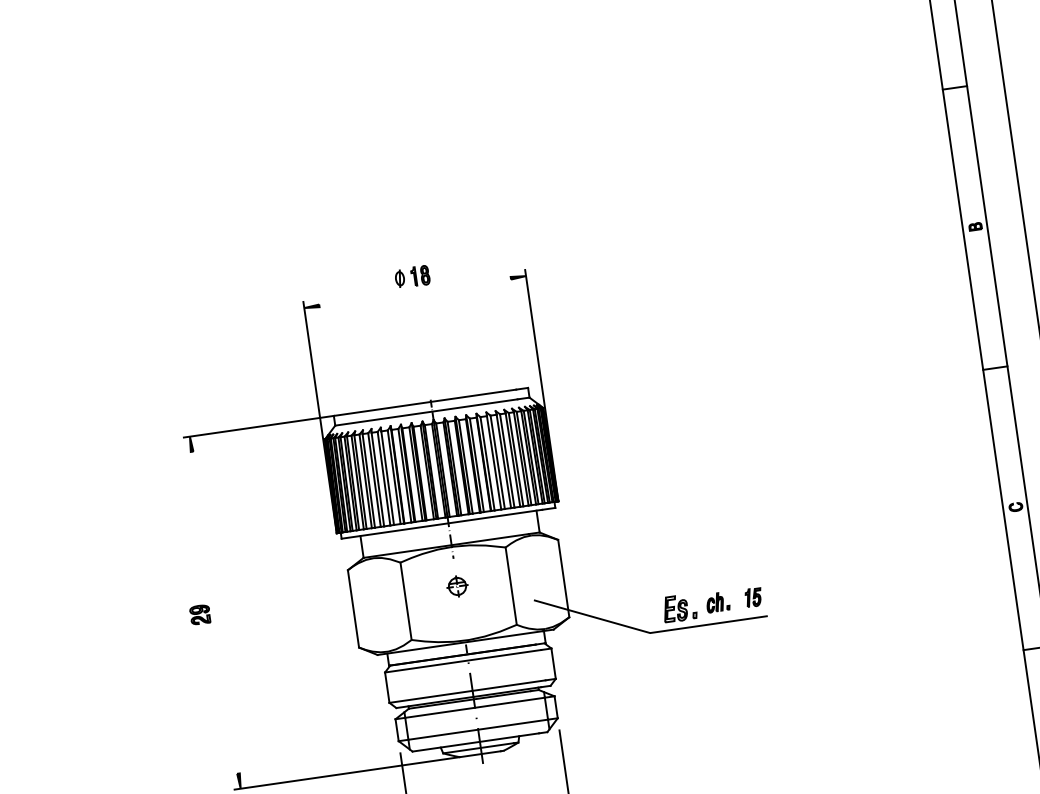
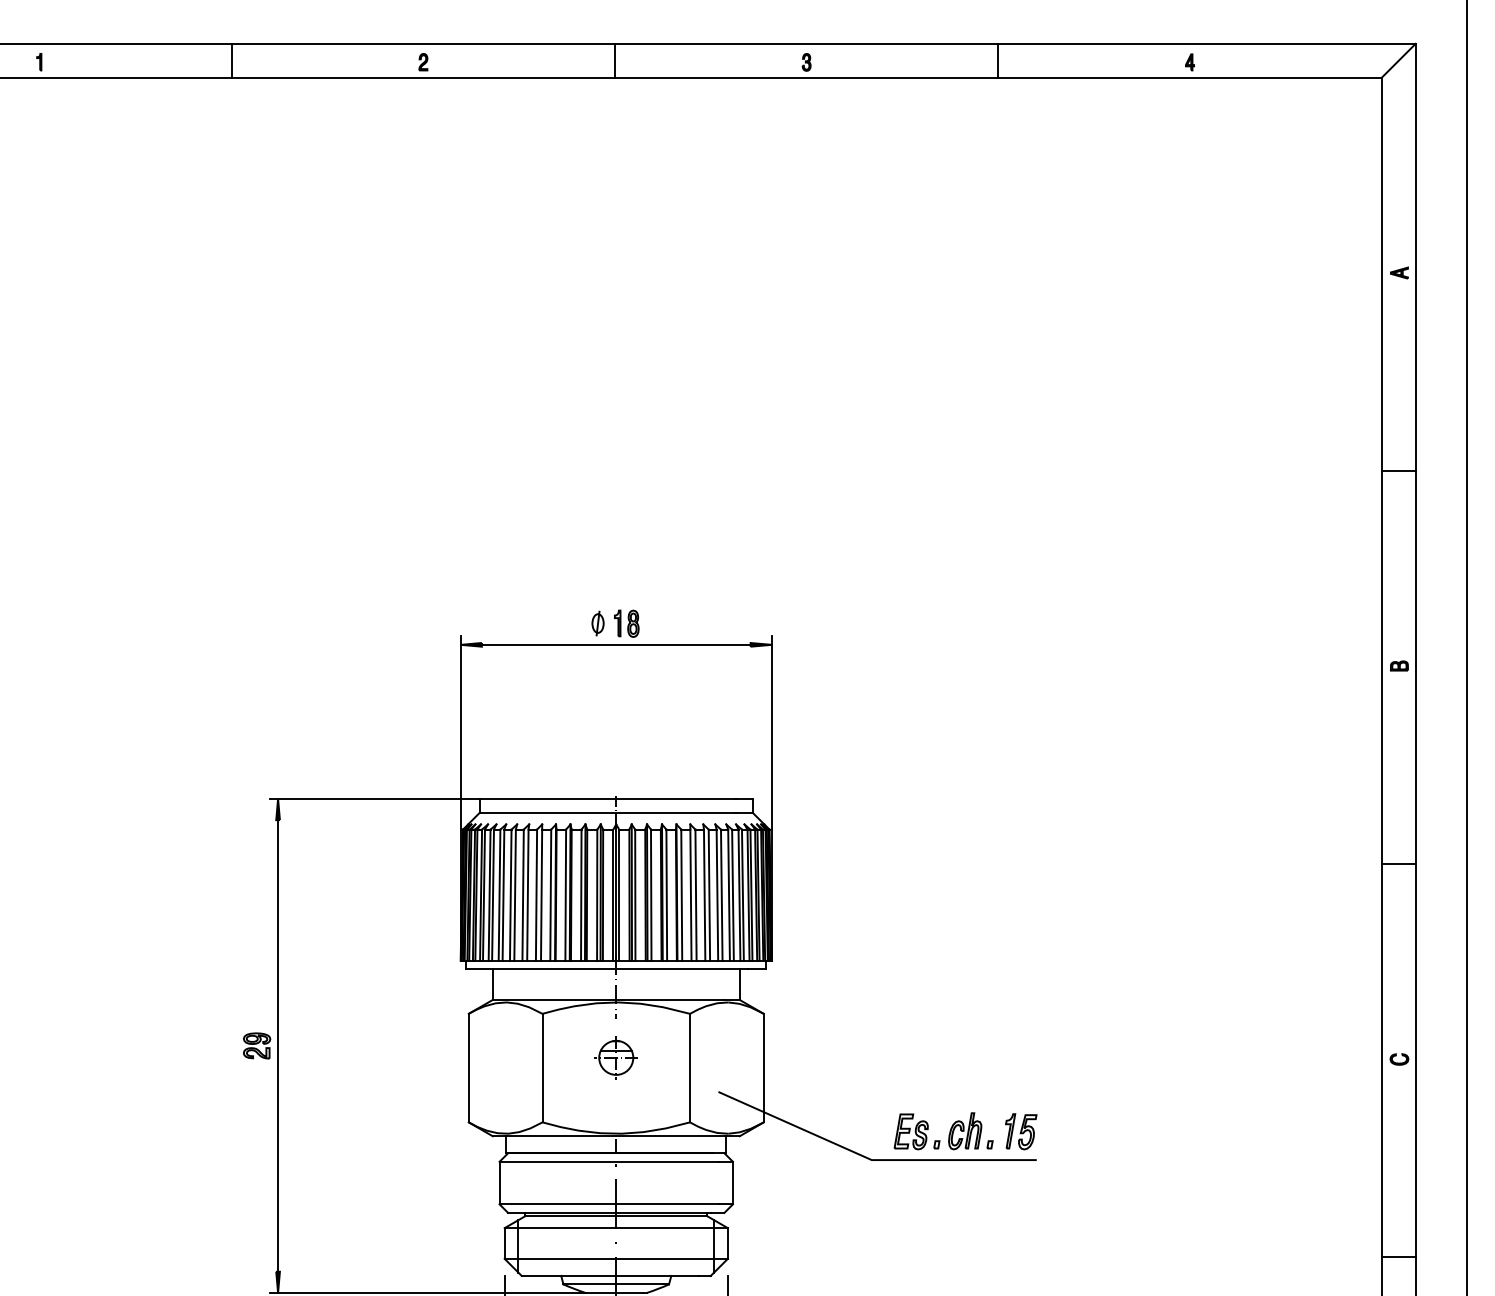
line: (414, 291) -> (615, 644), added
part: (457, 586) -> (615, 1057), size x1.43
part: (753, 597) -> (1021, 1131), size x1.43
part: (717, 602) -> (970, 1131), size x1.43
line: (215, 612) -> (278, 1045), added

